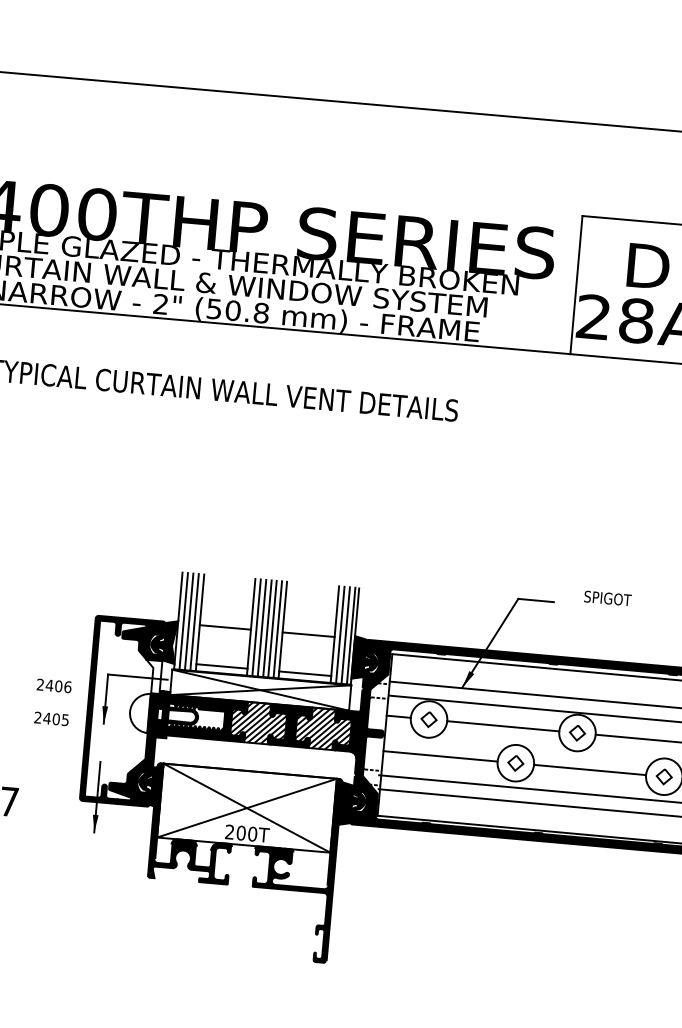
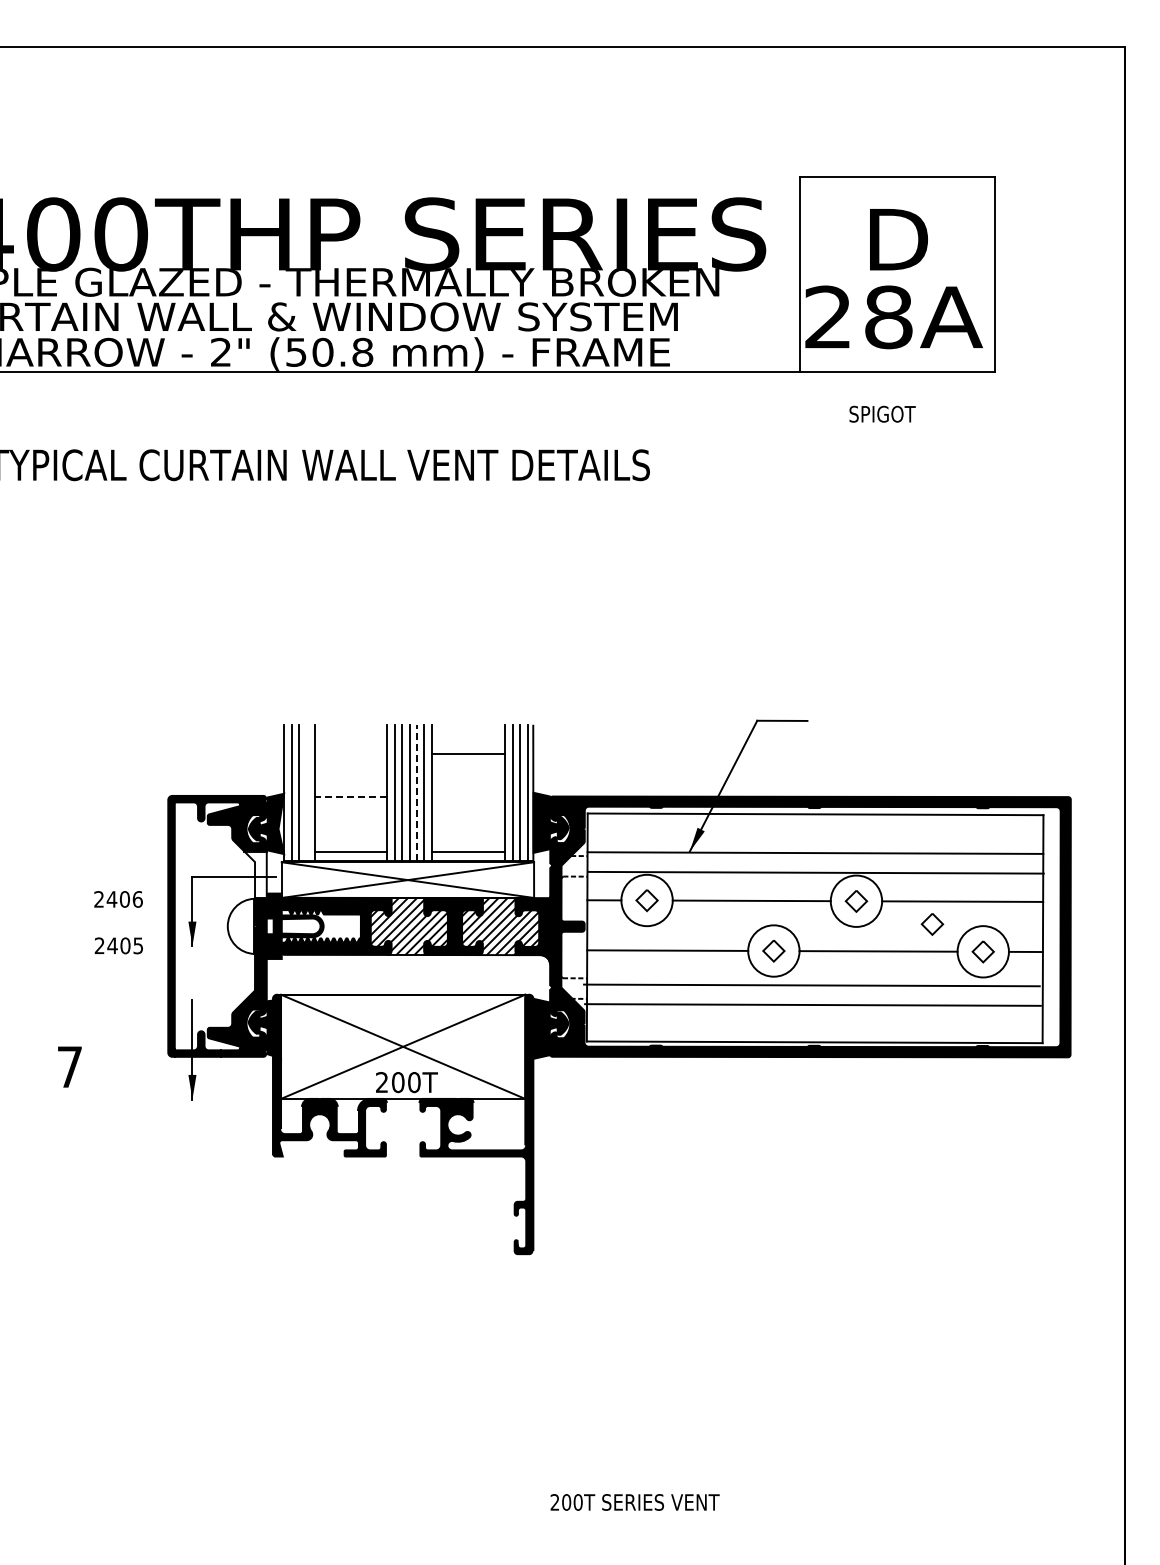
text: (607, 597) -> (882, 413), moved
line: (194, 622) -> (307, 793), removed
line: (225, 627) -> (350, 796), solid -> dashed
line: (272, 628) -> (416, 792), solid -> dashed
line: (308, 634) -> (467, 753), moved
part: (629, 754) -> (932, 924), added

